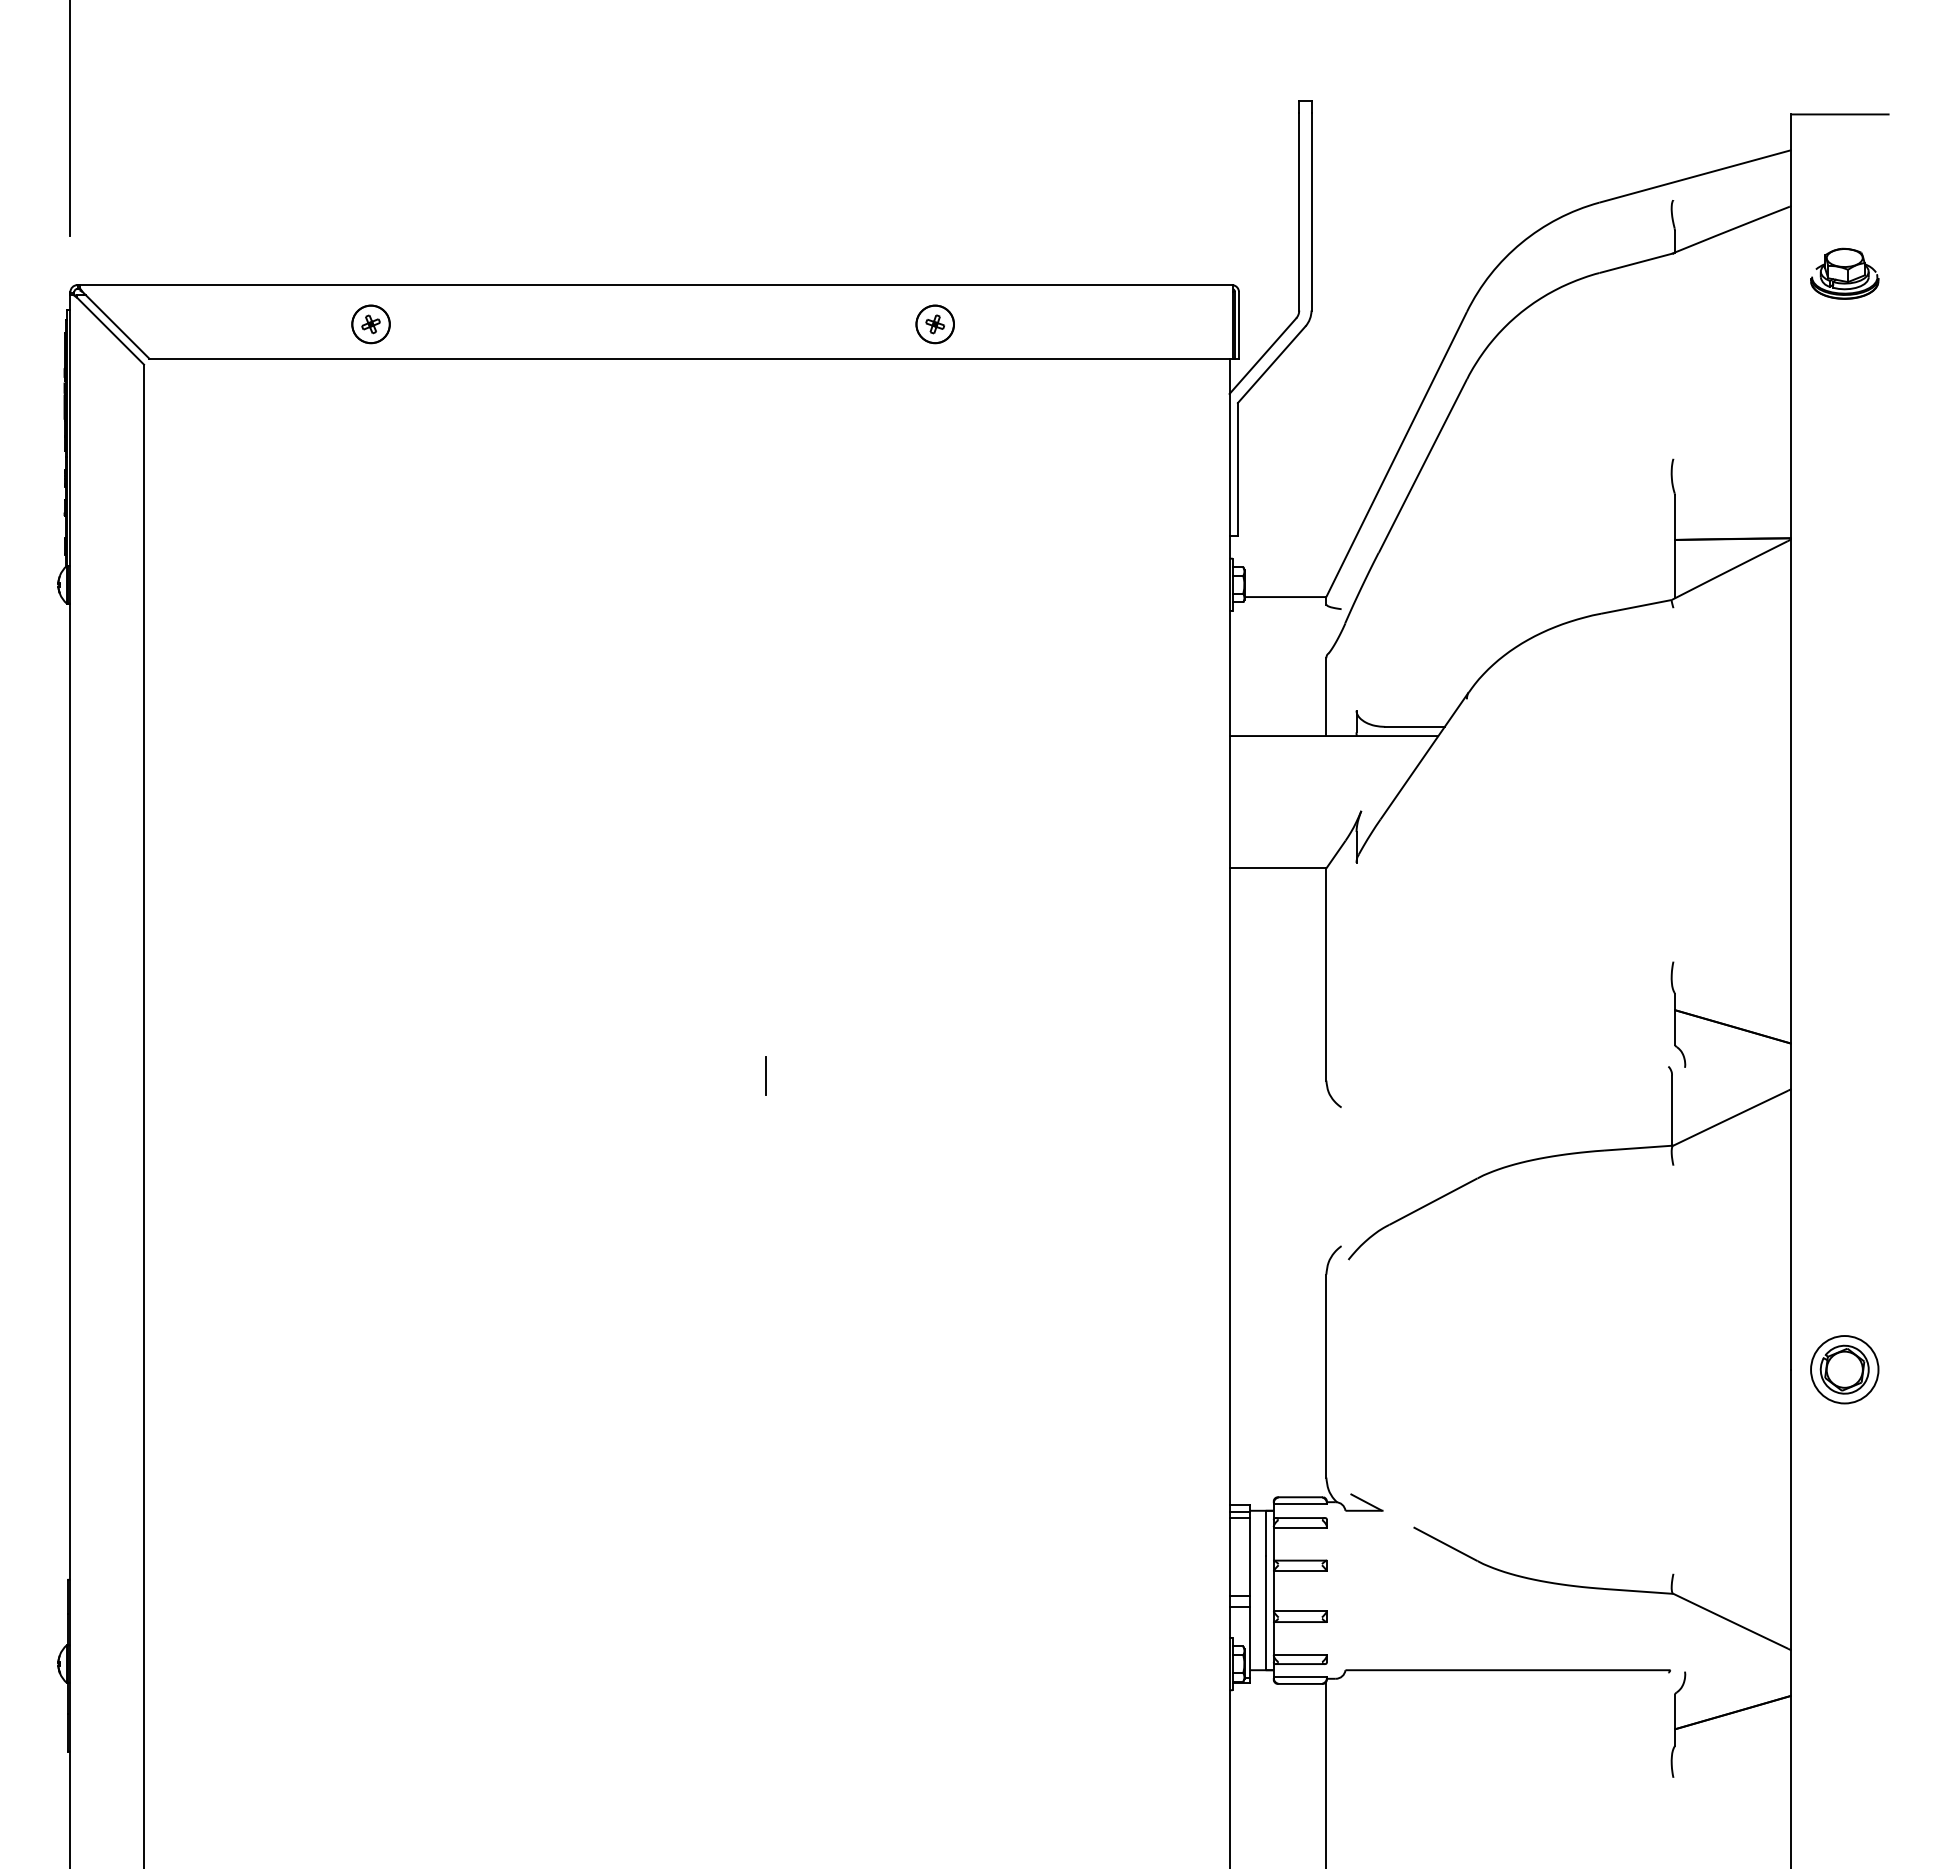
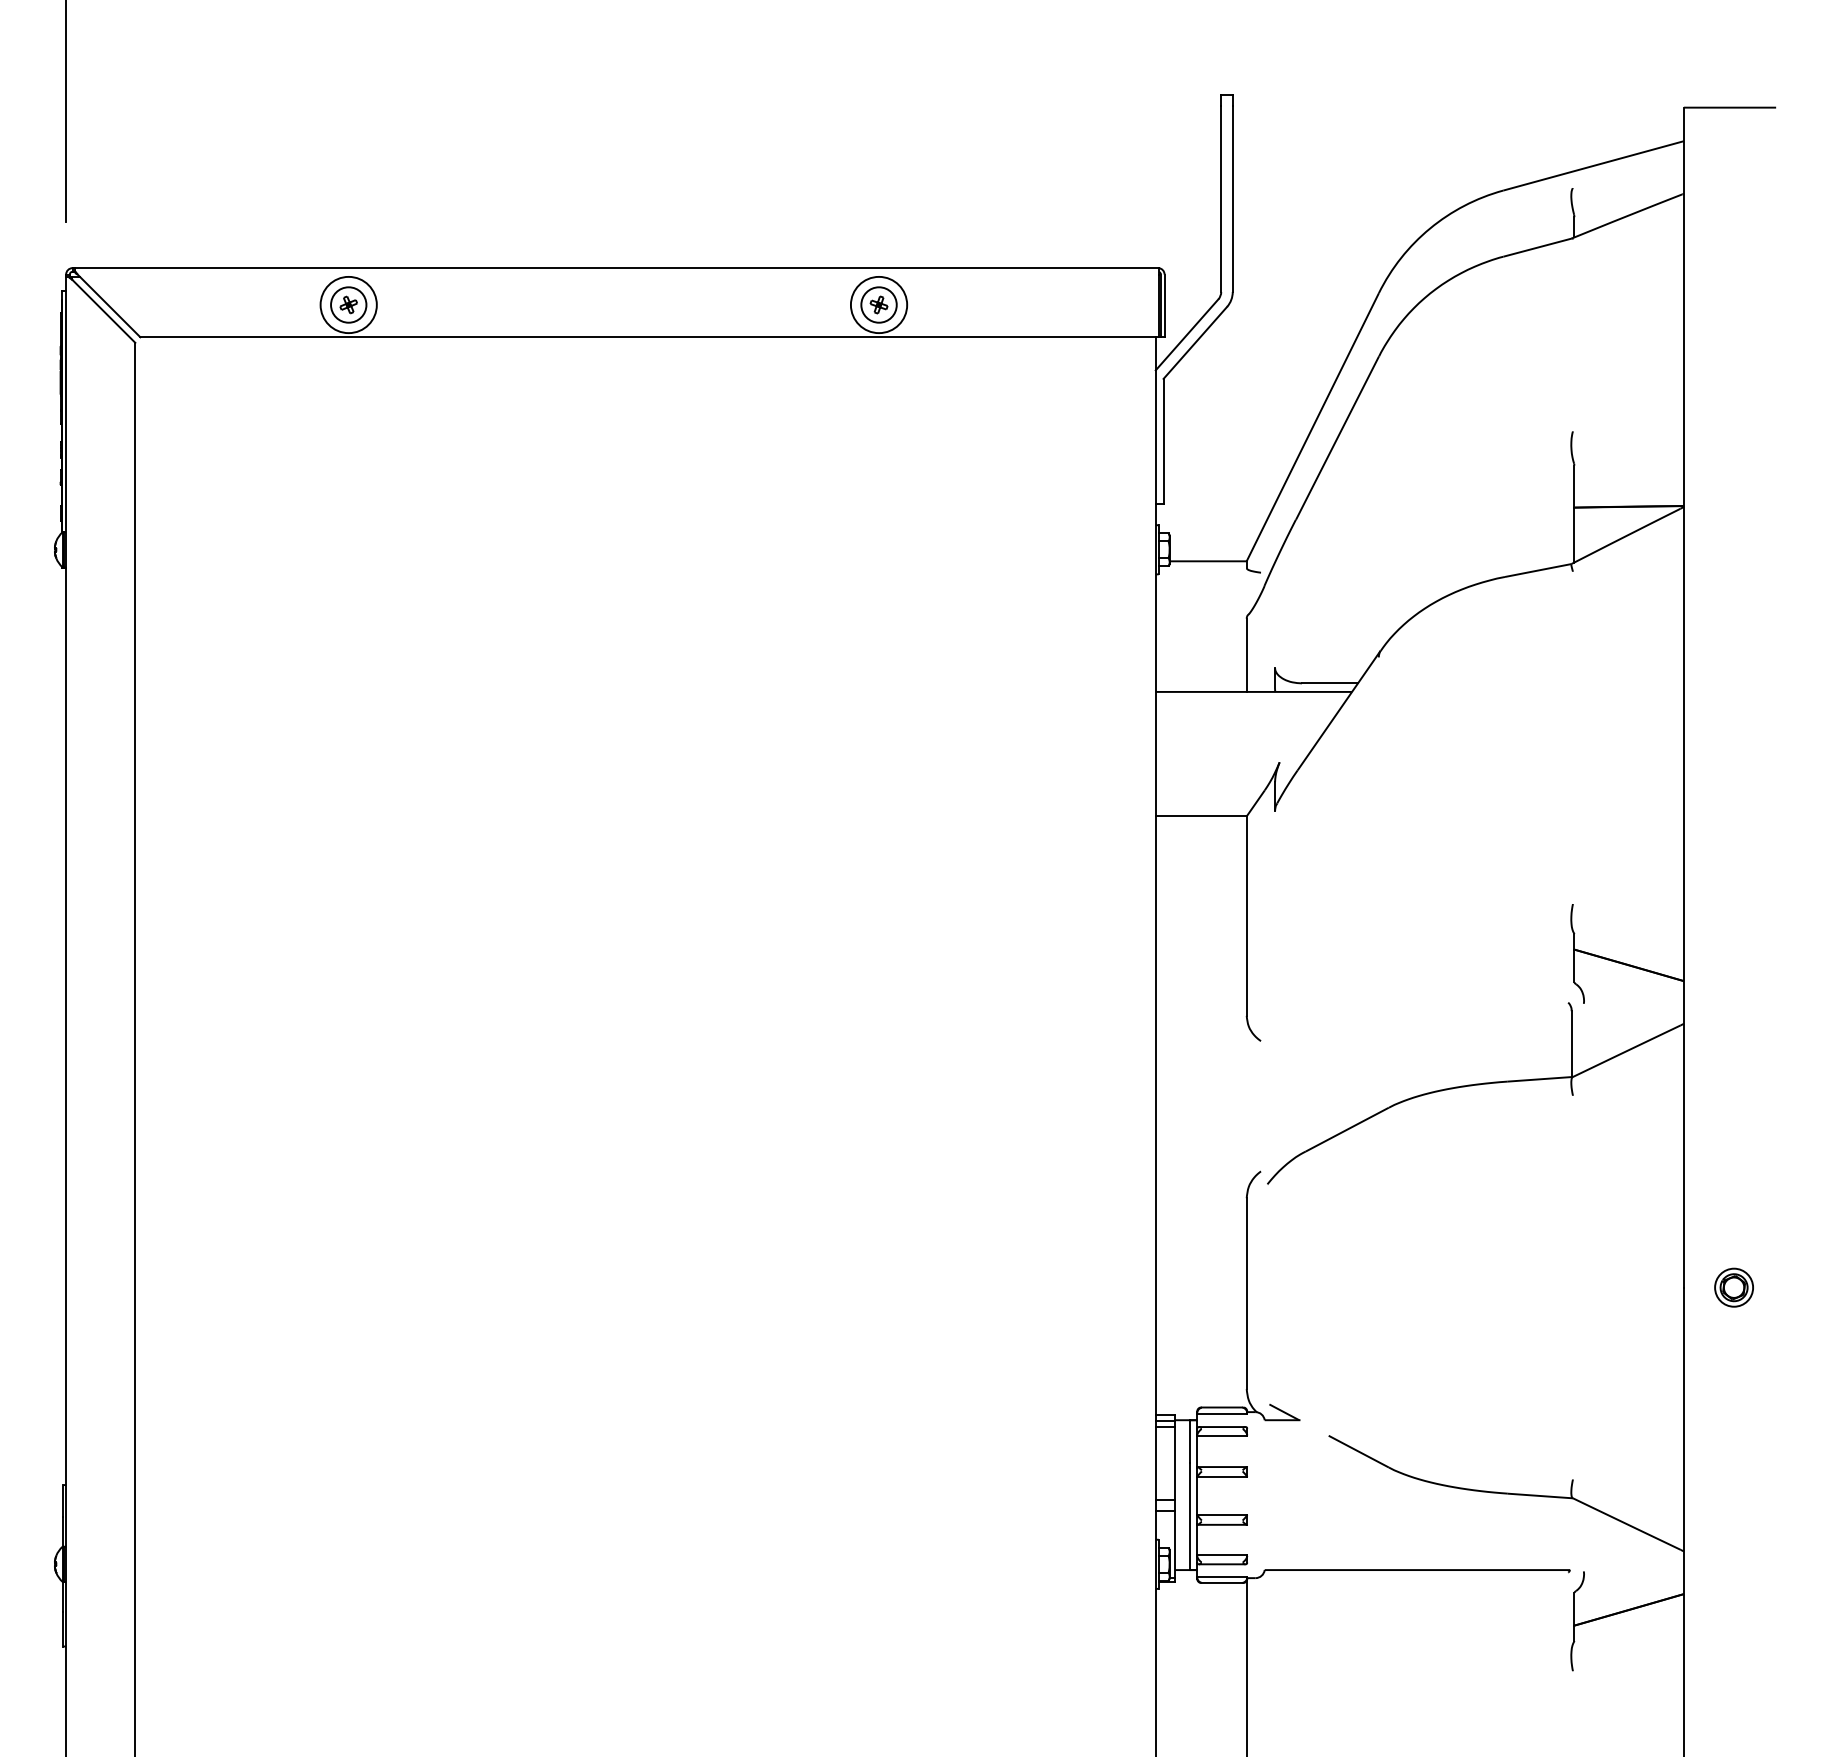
part: (1844, 273) -> (1733, 257), removed
circle: (370, 324) -> (348, 305), size x1.6
circle: (934, 324) -> (878, 305), size x1.6
line: (766, 1075) -> (720, 1011), removed
part: (1844, 1369) -> (1733, 1287), size x0.6

